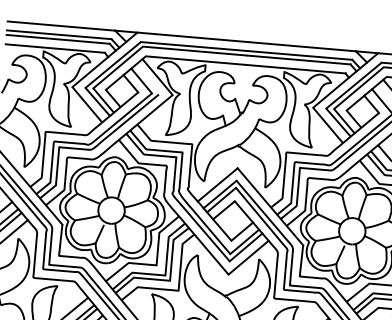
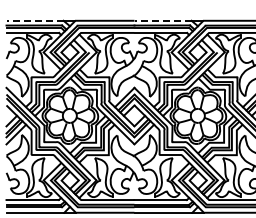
line: (62, 25) -> (35, 20), solid -> dashed
line: (303, 46) -> (163, 20), solid -> dashed

